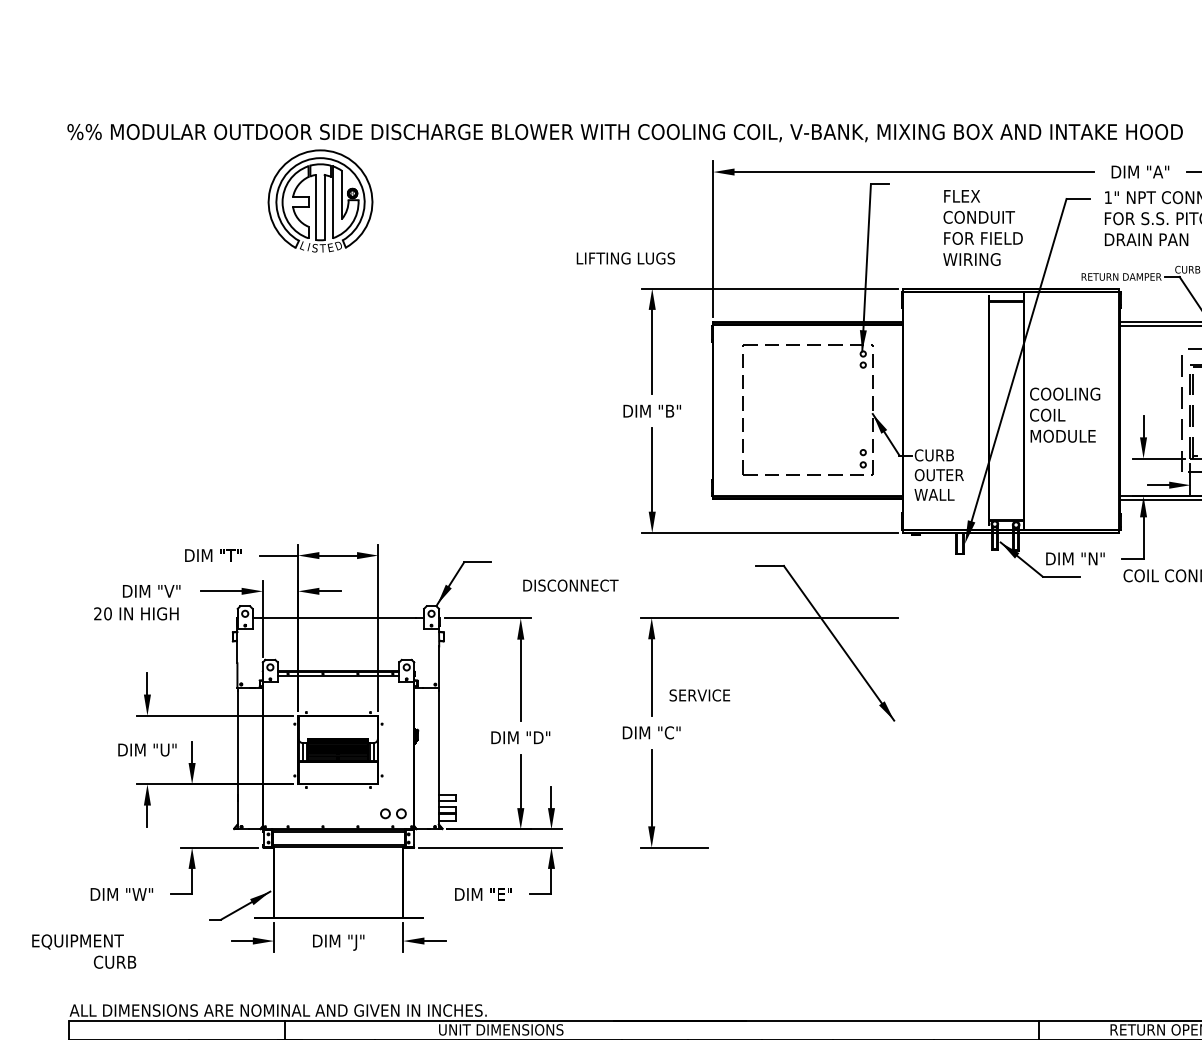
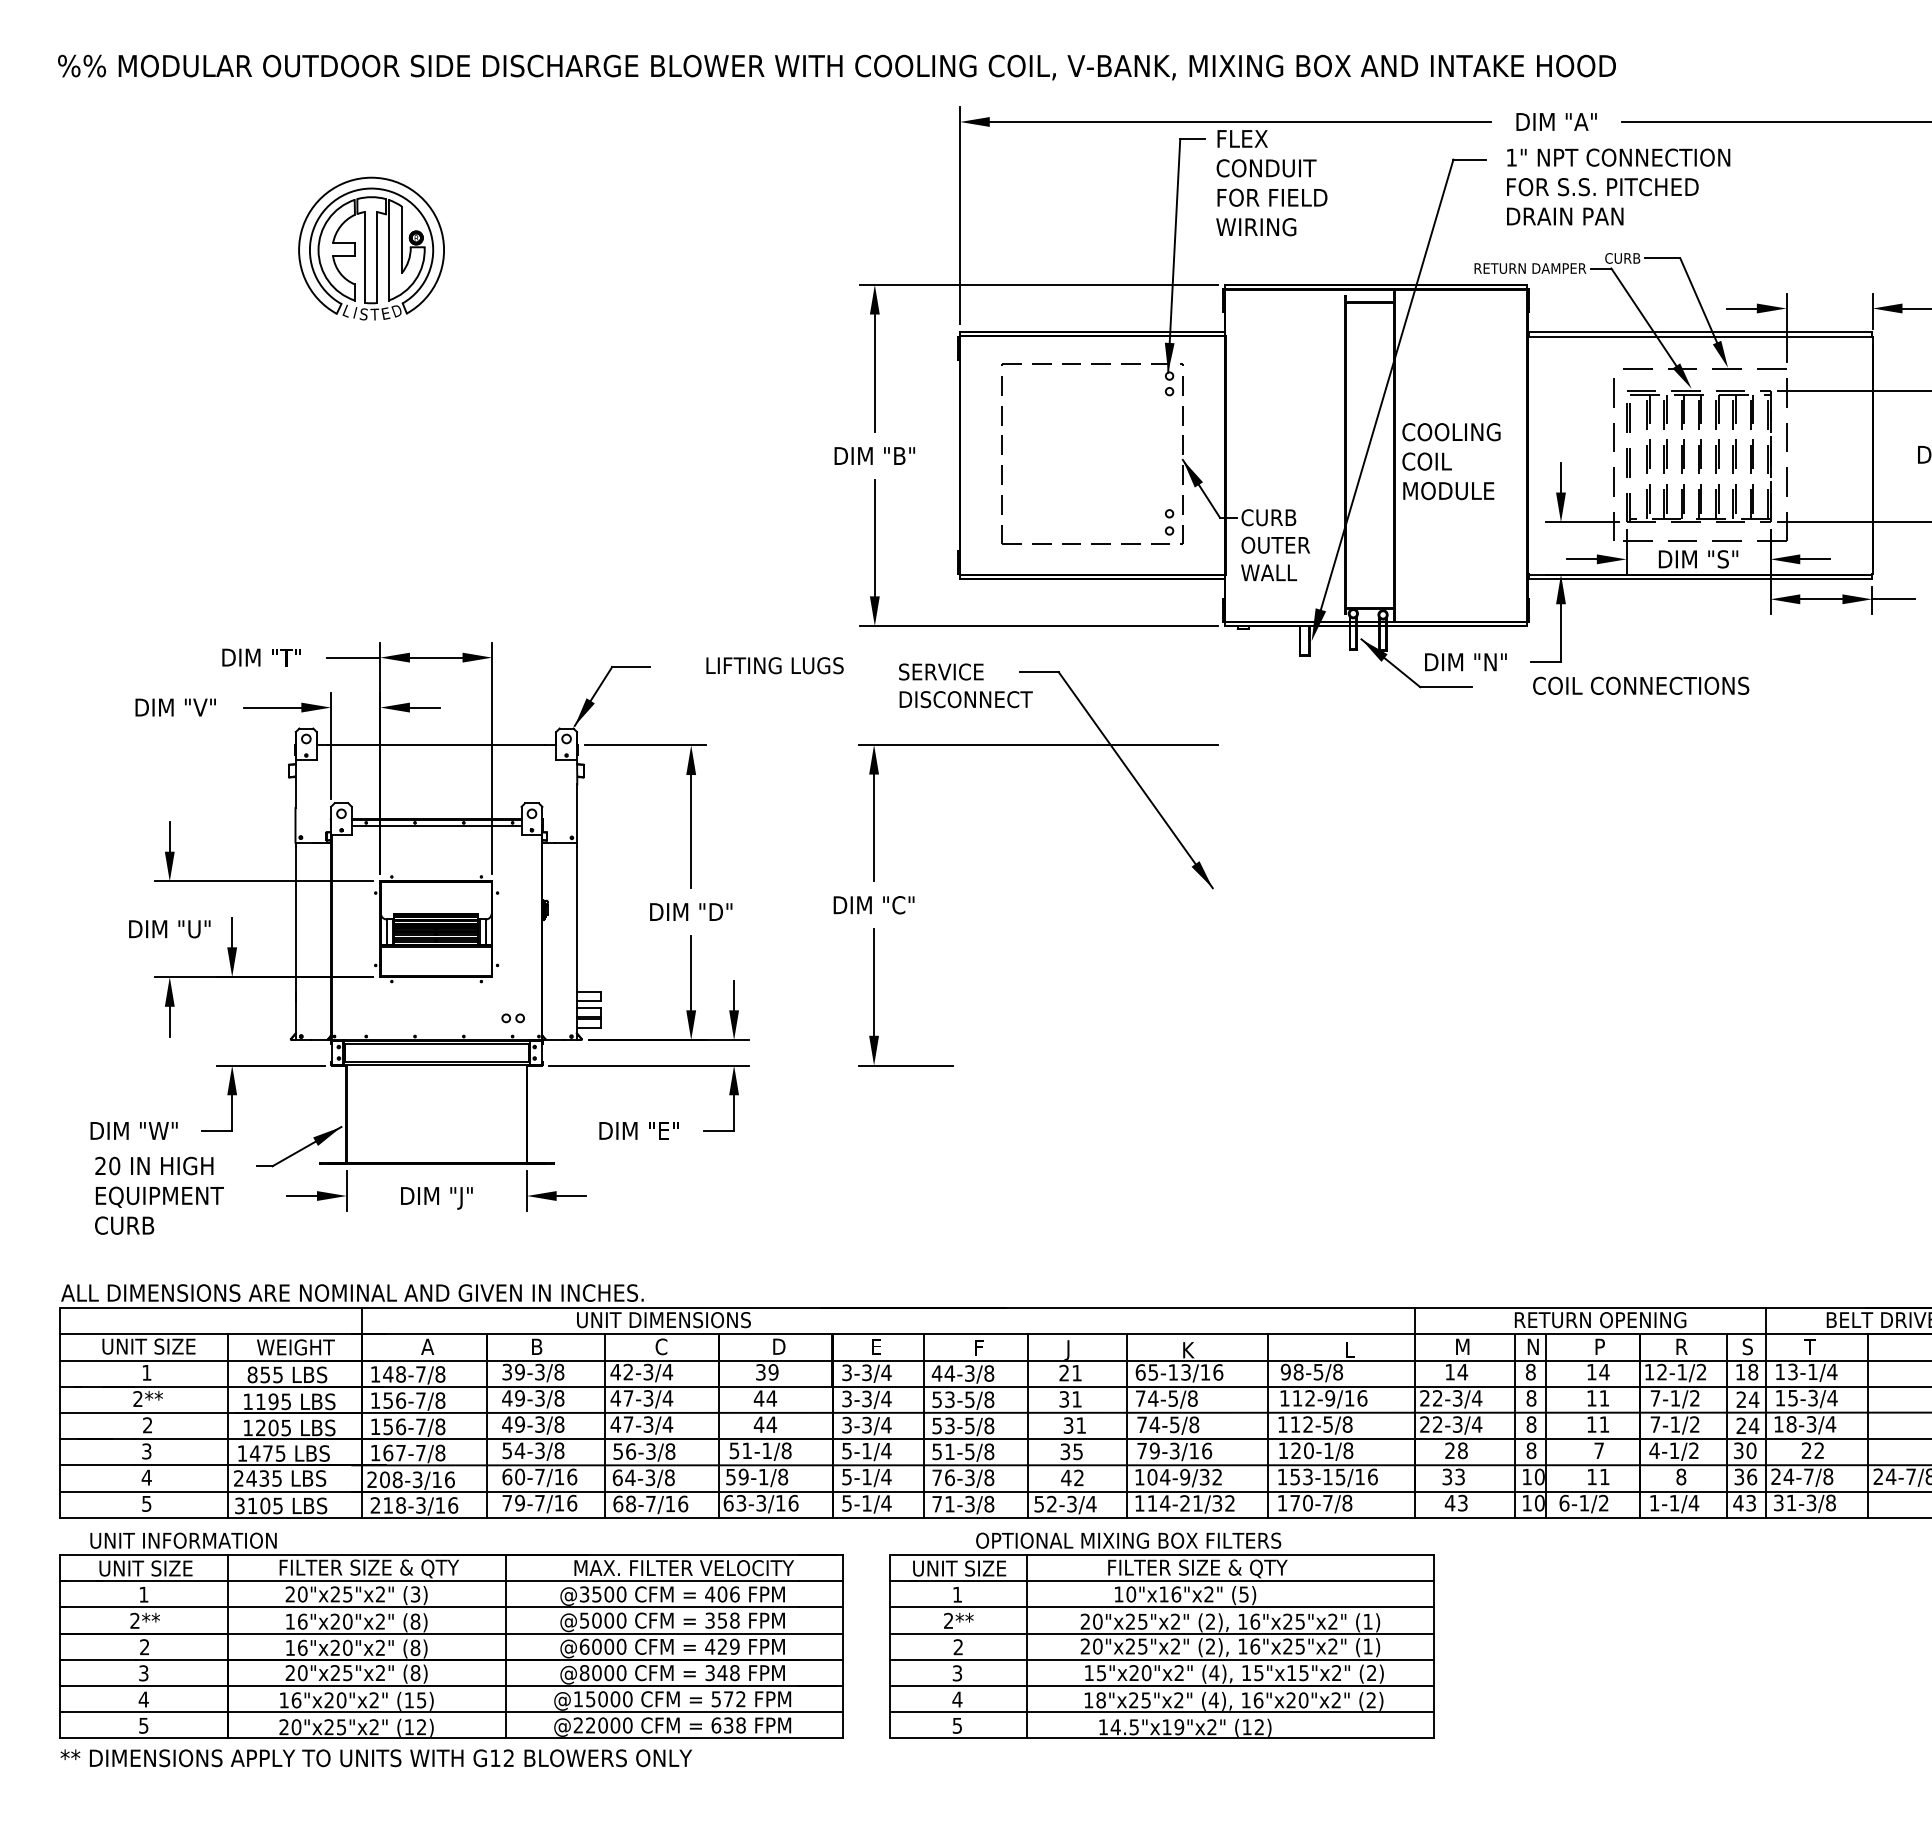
part: (320, 201) -> (371, 248), moved
text: (982, 228) -> (1271, 183), moved
text: (625, 258) -> (774, 665), moved
text: (570, 585) -> (965, 699), moved
text: (136, 613) -> (154, 1165), moved
text: (699, 695) -> (941, 671), moved
part: (392, 813) -> (512, 1018), size x0.62
text: (77, 941) -> (159, 1196), moved

